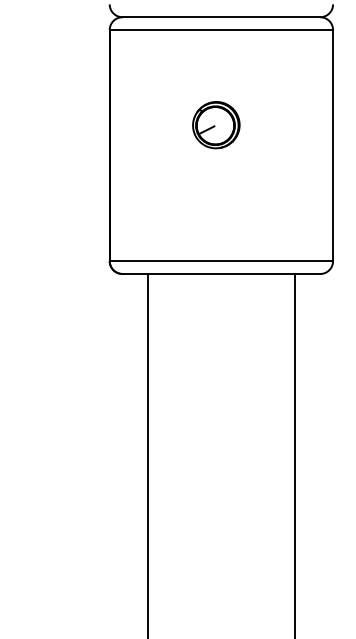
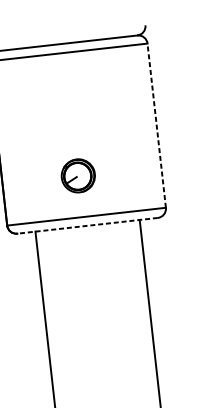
part: (216, 125) -> (78, 176), moved
line: (333, 145) -> (157, 125), solid -> dashed
line: (221, 274) -> (87, 226), solid -> dashed

